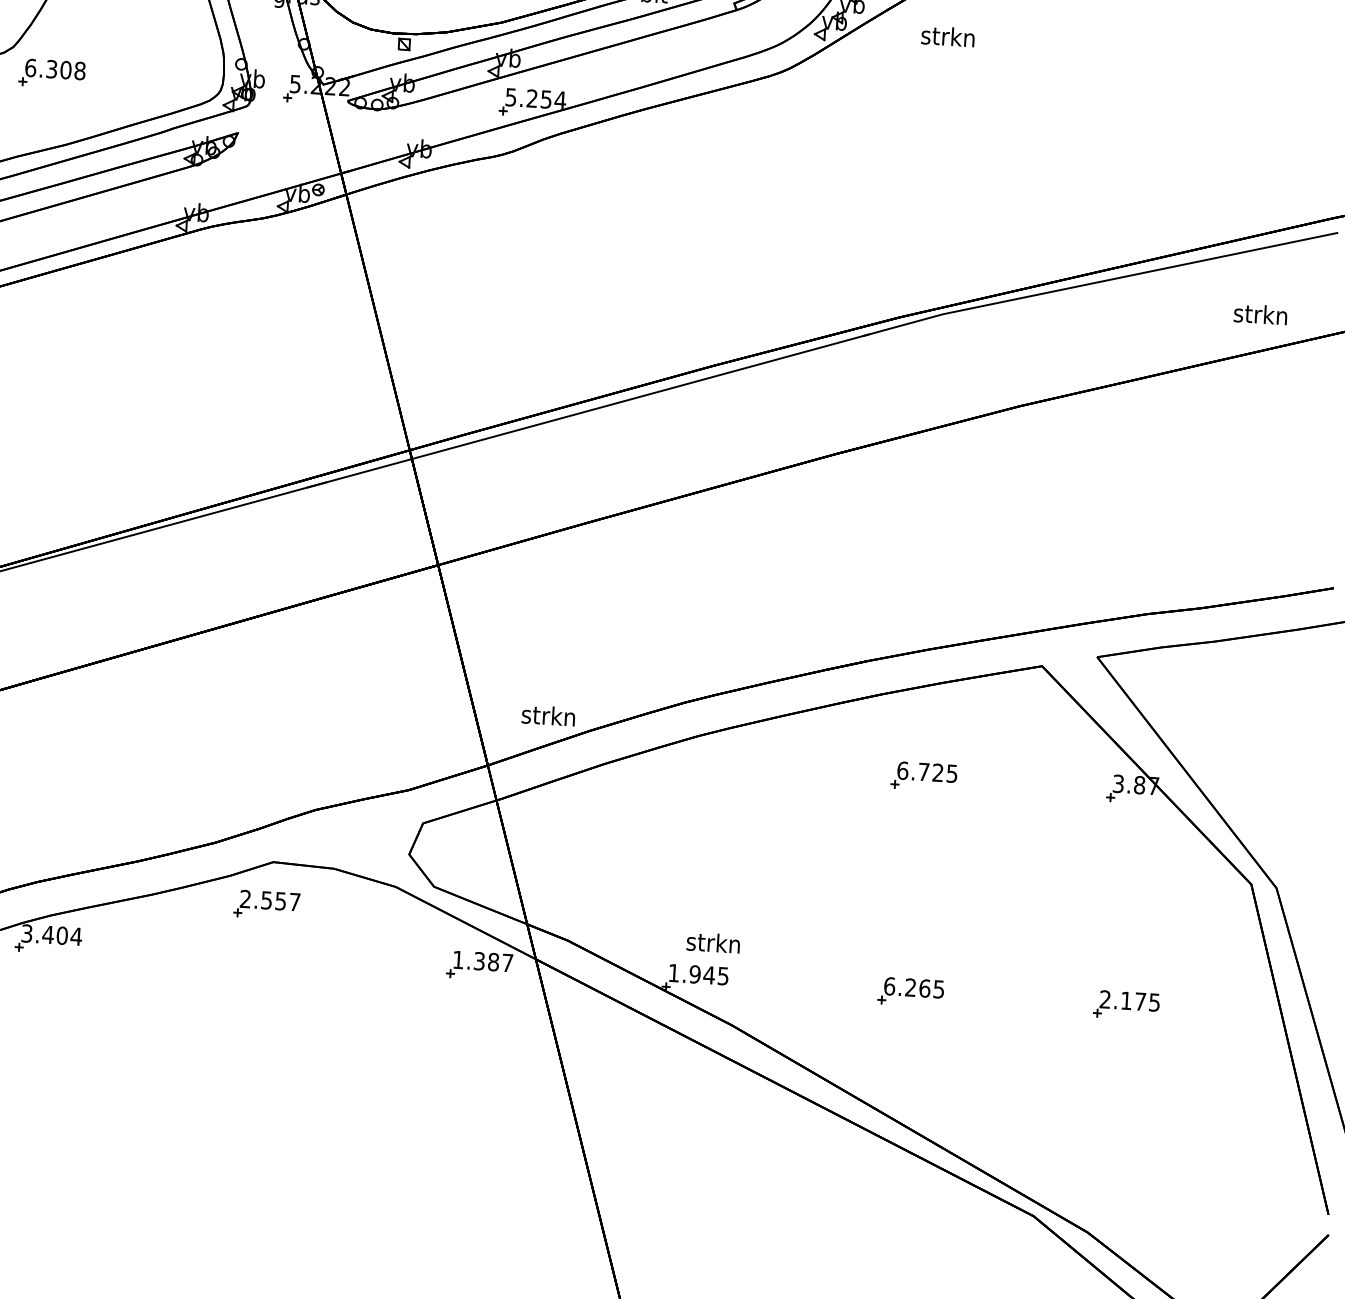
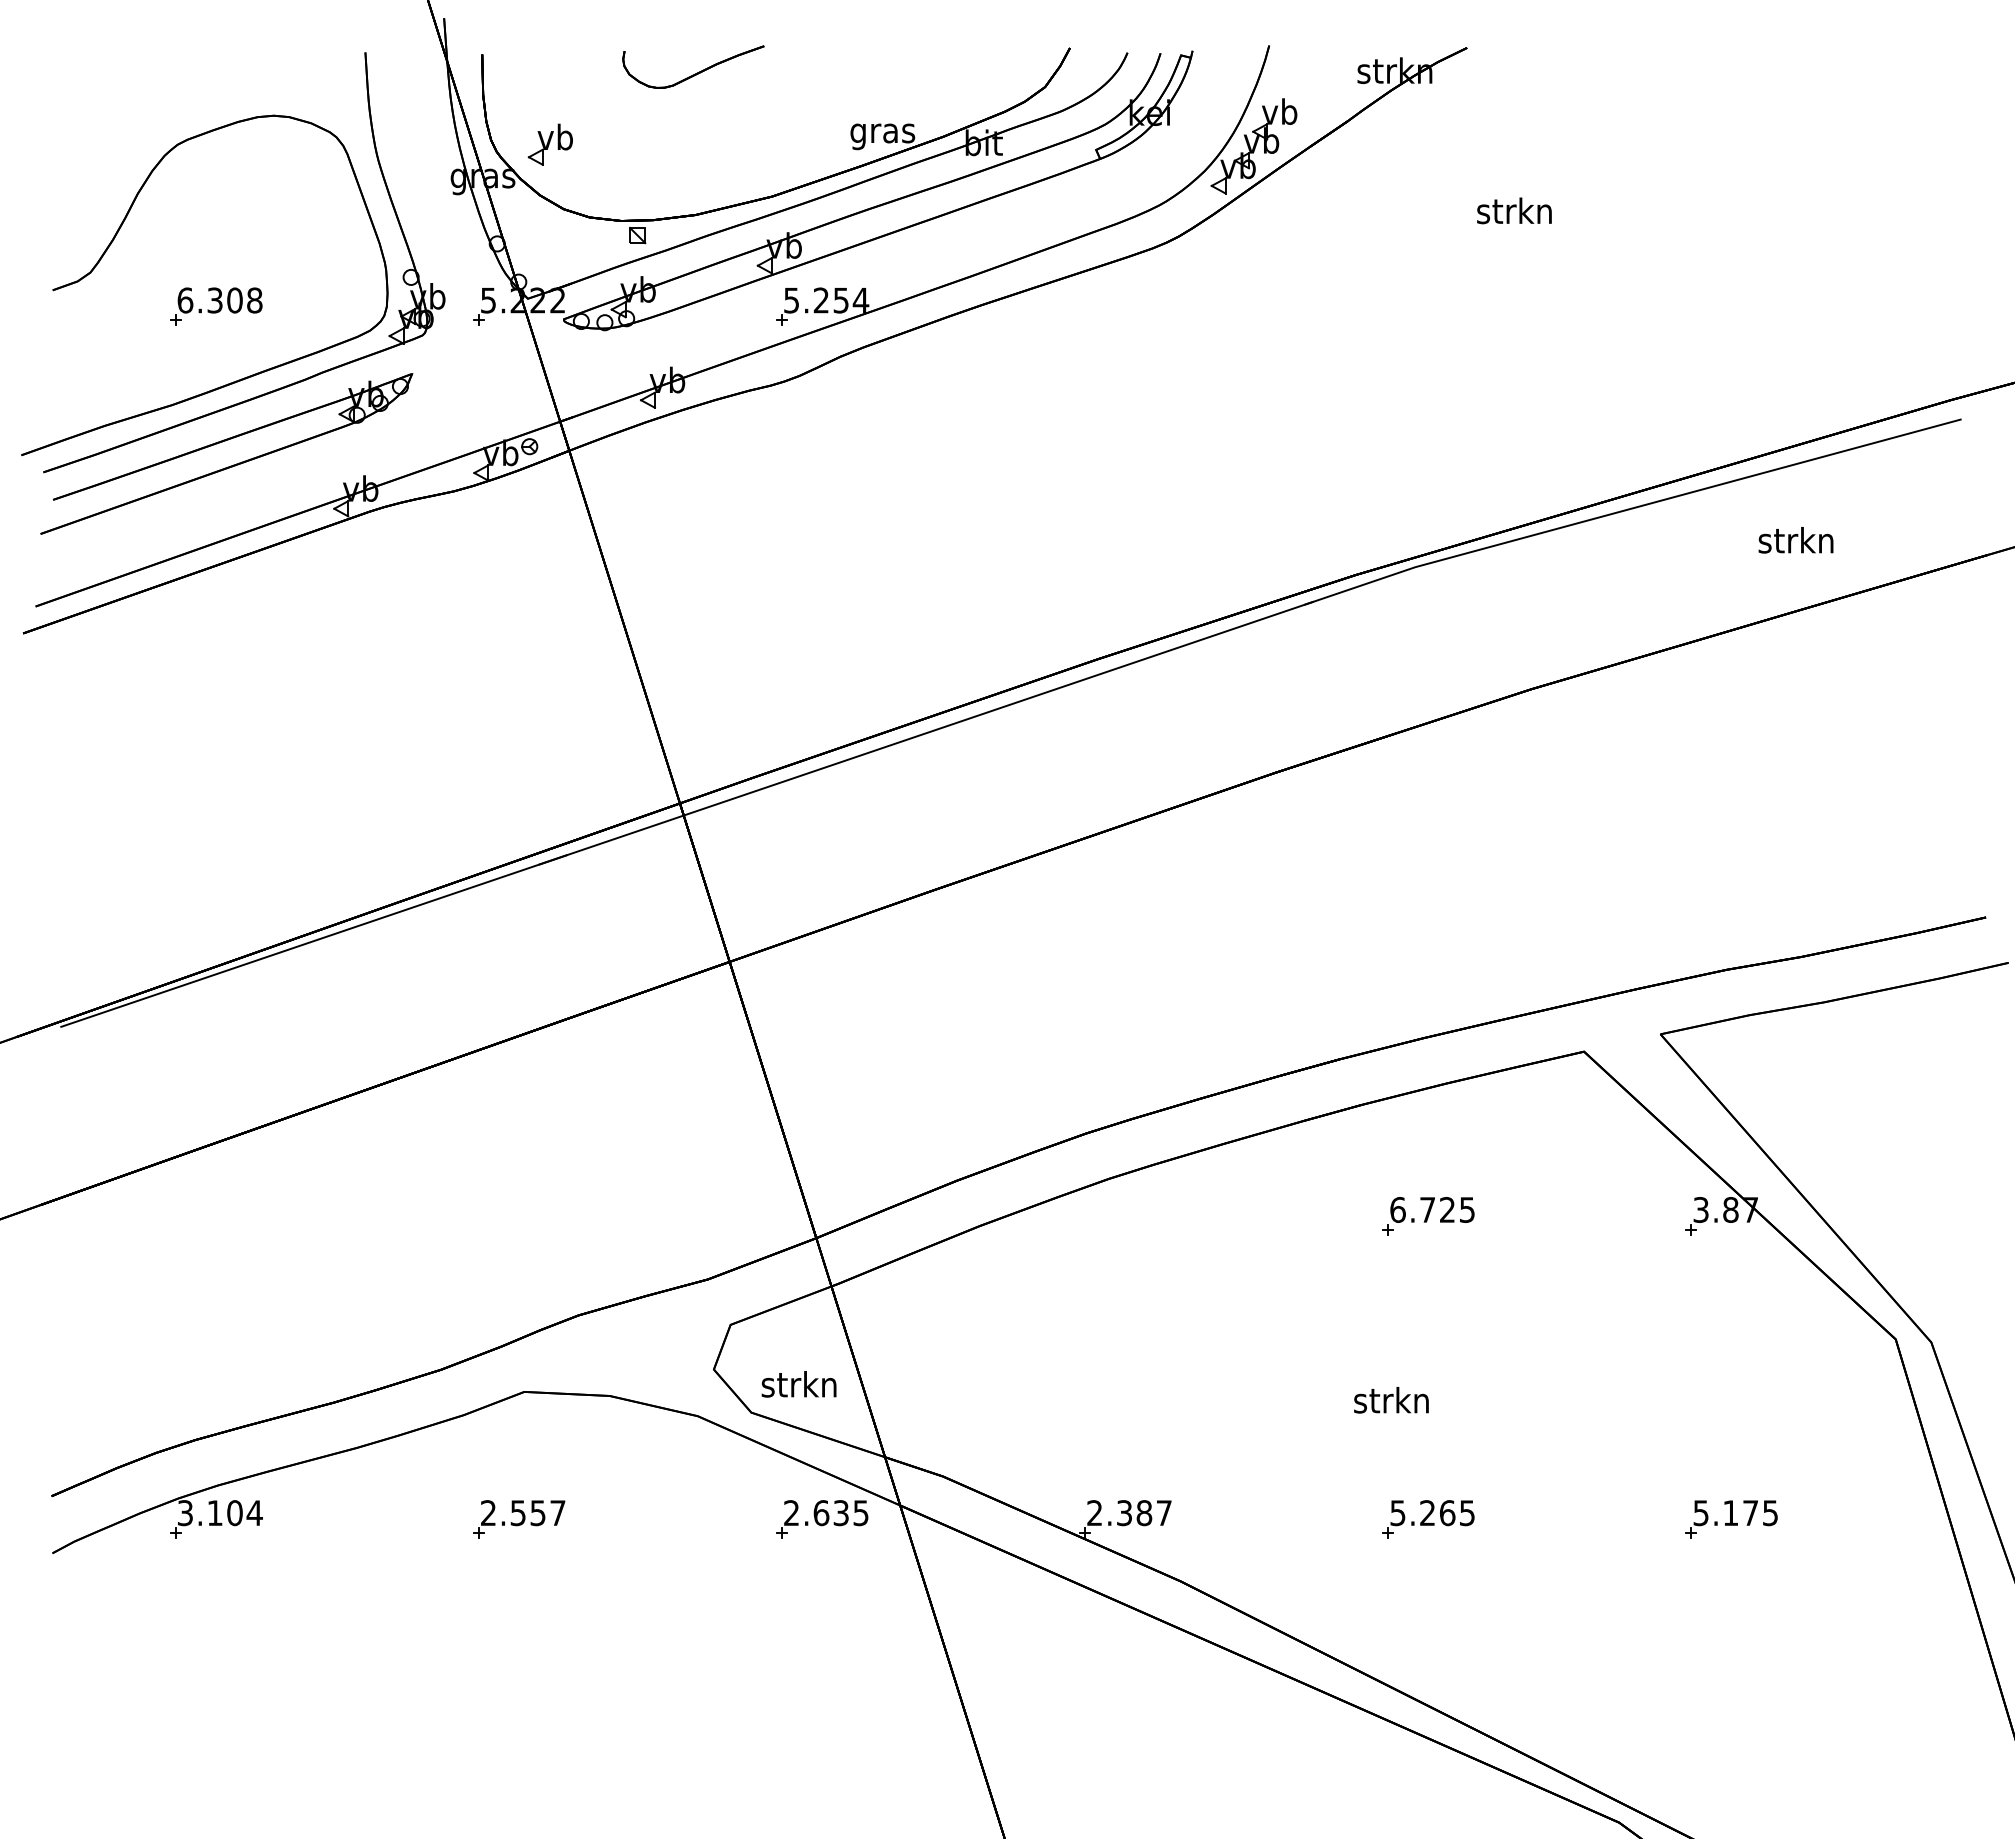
text: (948, 36) -> (1514, 210), moved
part: (52, 73) -> (216, 306), moved
text: (1260, 314) -> (1795, 540), moved
text: (548, 715) -> (798, 1384), moved
part: (267, 905) -> (519, 1519), moved
text: (47, 934) -> (214, 1512), 3.404 -> 3.104
text: (713, 943) -> (1391, 1400), moved
text: (483, 961) -> (826, 1513), 1.387 -> 2.635
text: (698, 974) -> (1129, 1513), 1.945 -> 2.387
text: (889, 986) -> (1397, 1513), 6.265 -> 5.265
text: (1104, 999) -> (1700, 1513), 2.175 -> 5.175

